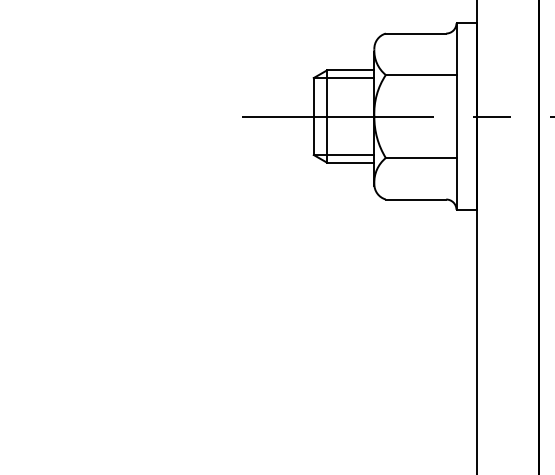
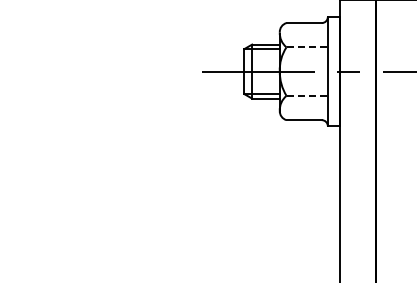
line: (421, 75) -> (307, 47), solid -> dashed
line: (421, 157) -> (307, 95), solid -> dashed

